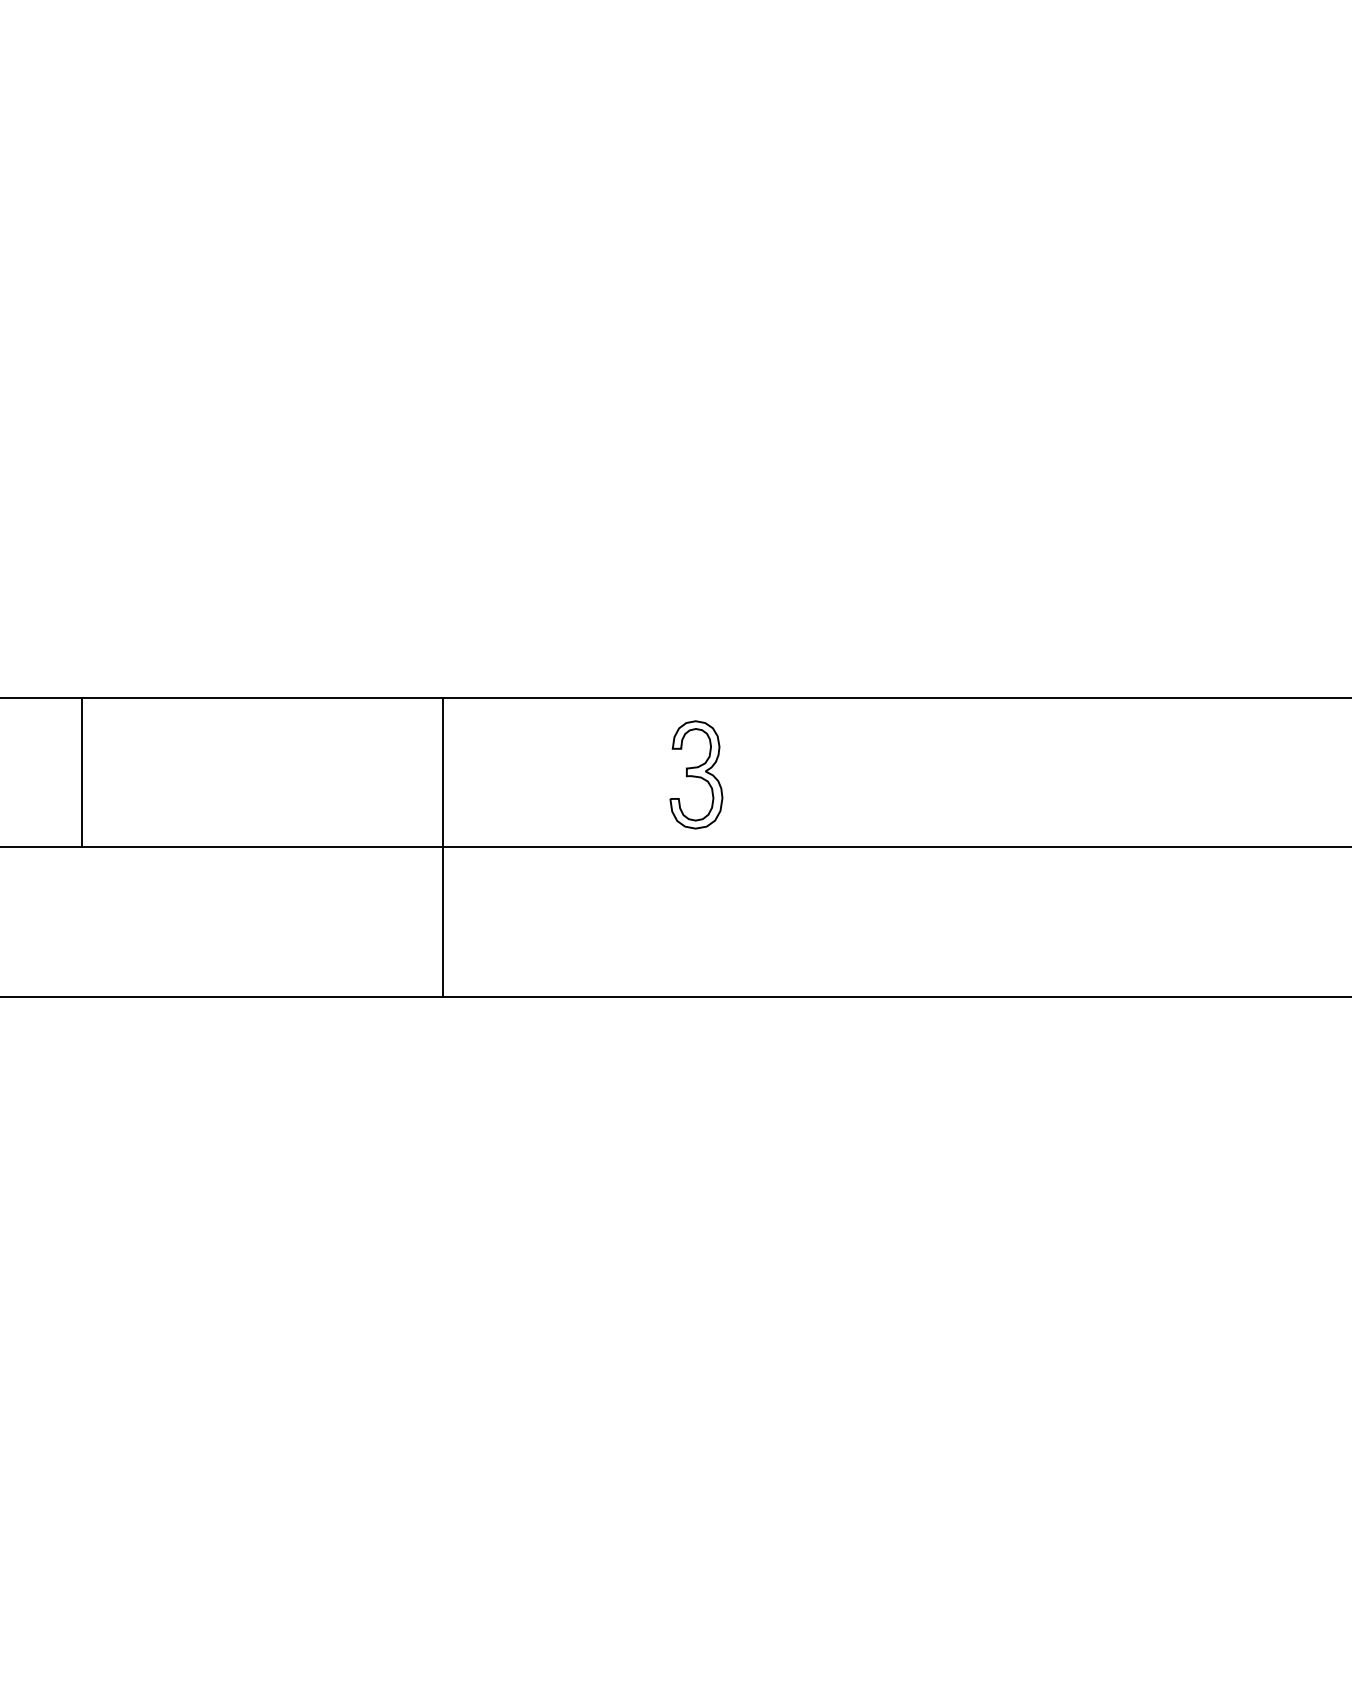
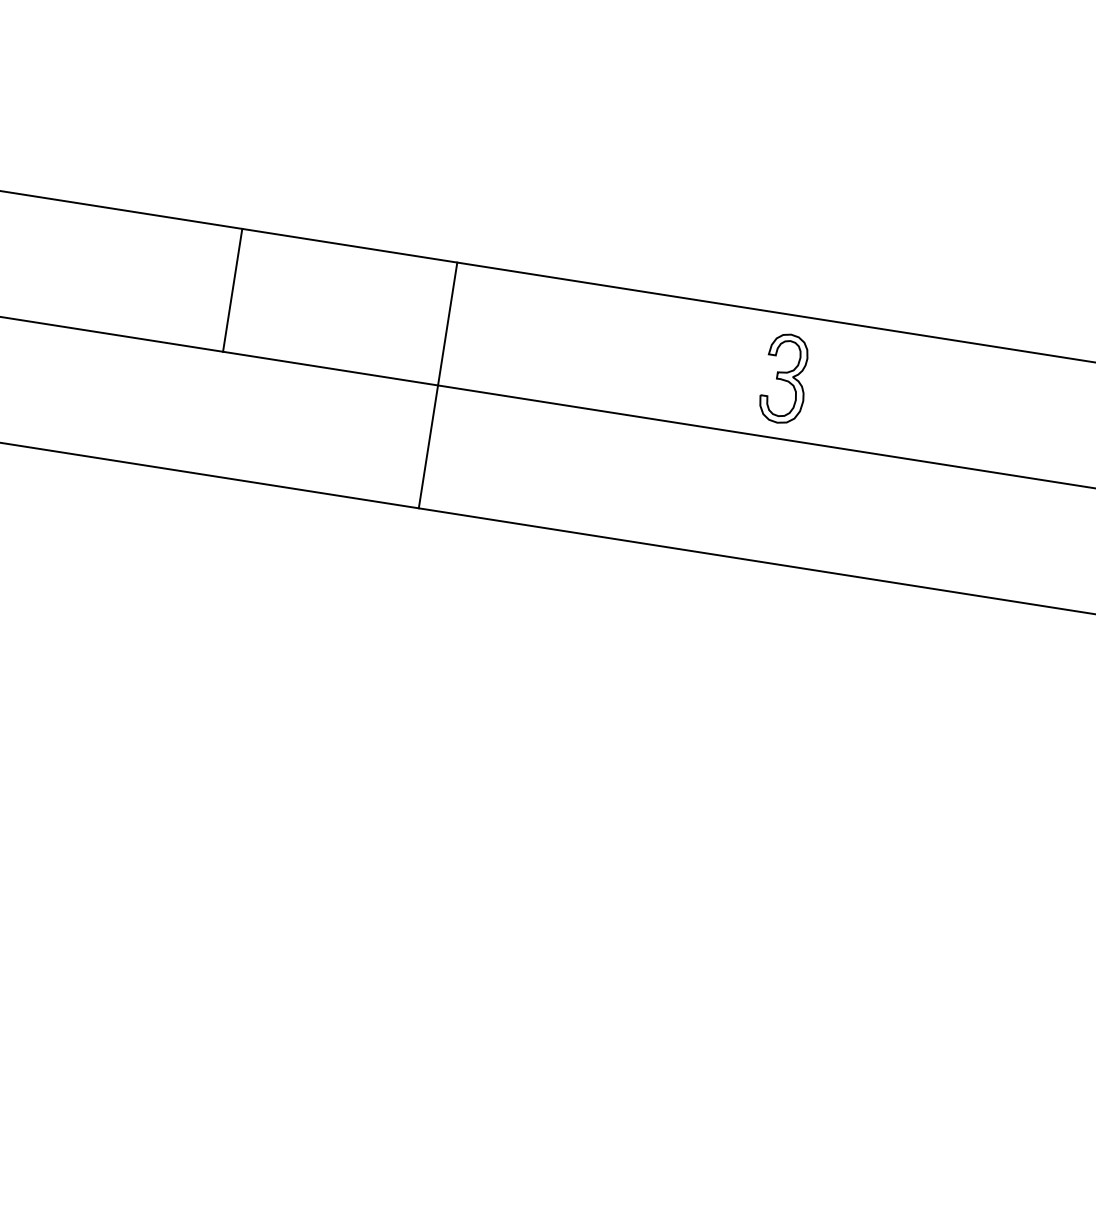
line: (81, 772) -> (232, 290), moved
part: (696, 774) -> (785, 378), moved
line: (442, 847) -> (437, 385), moved

